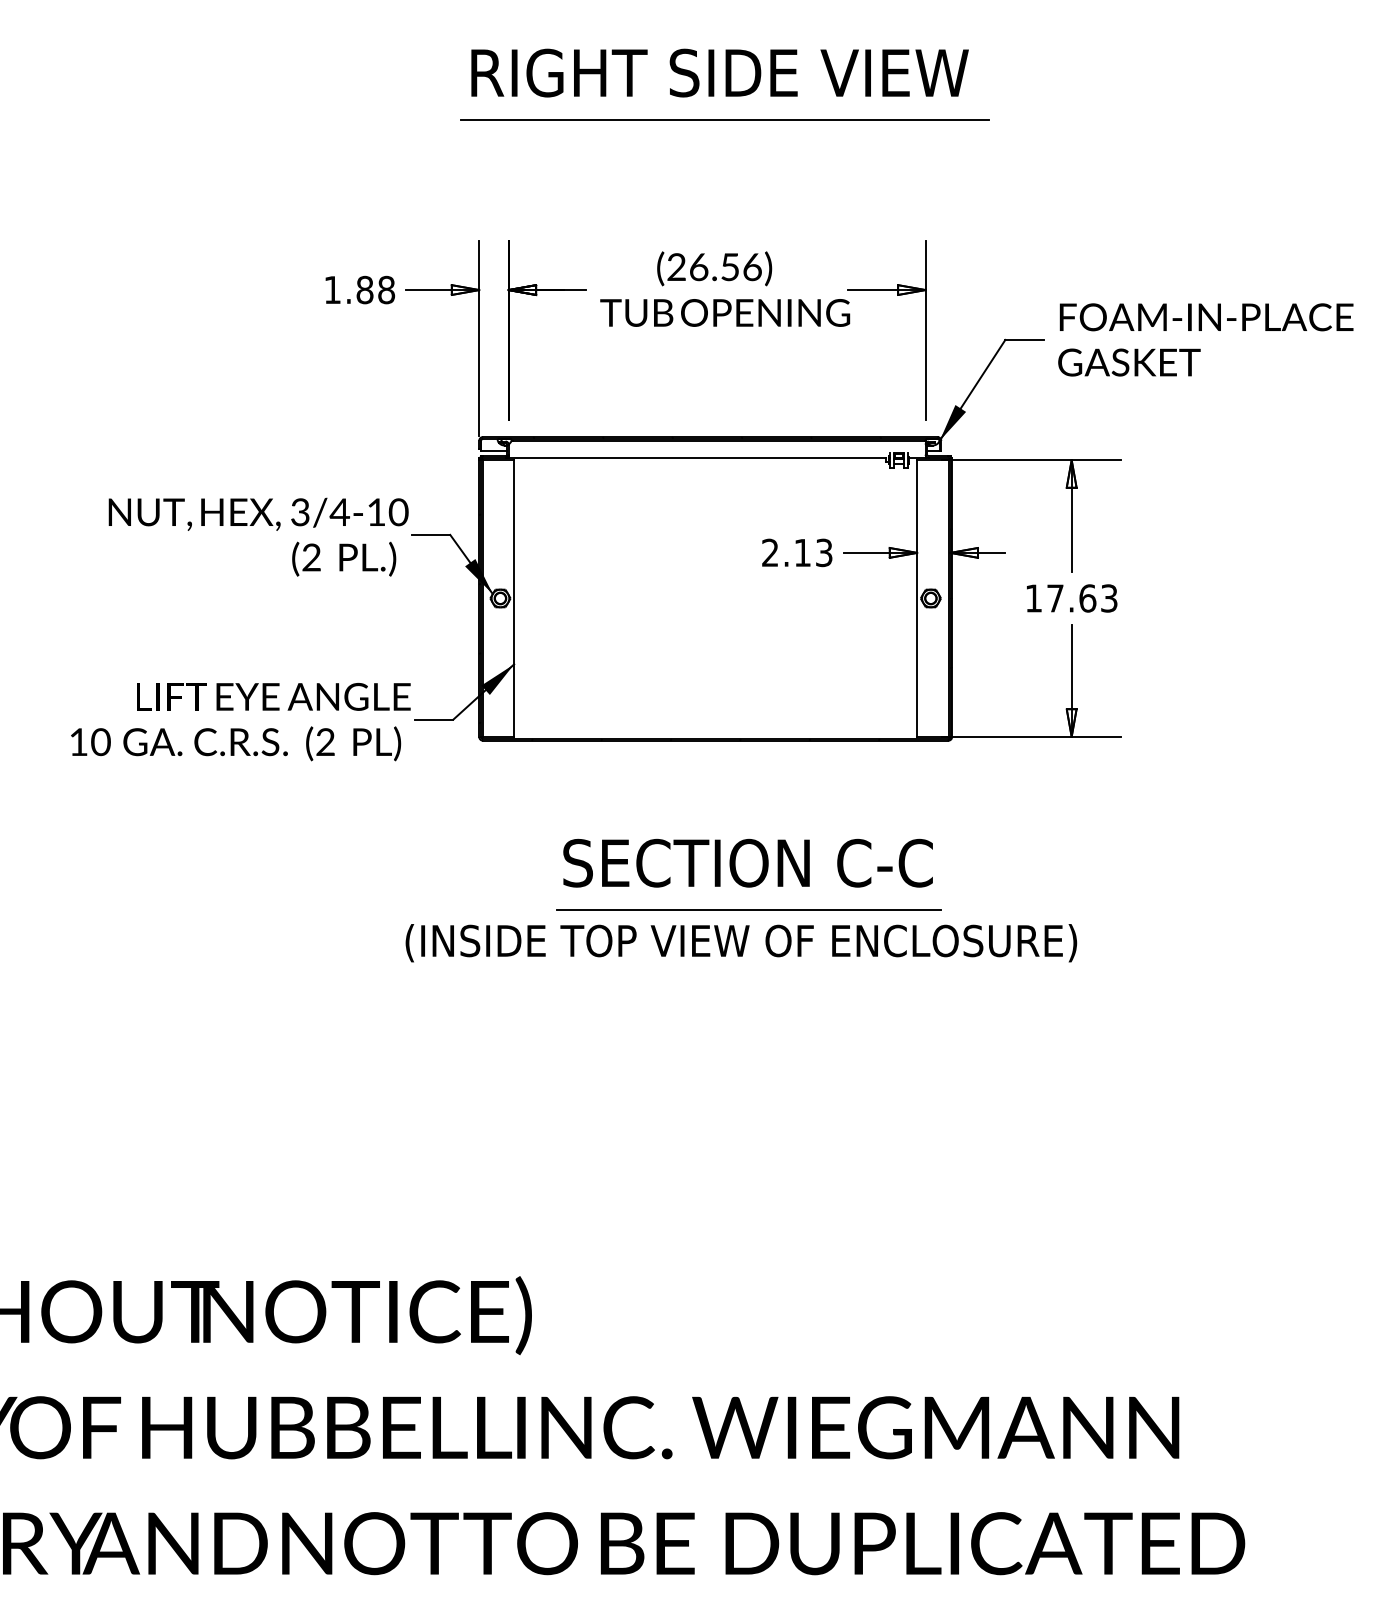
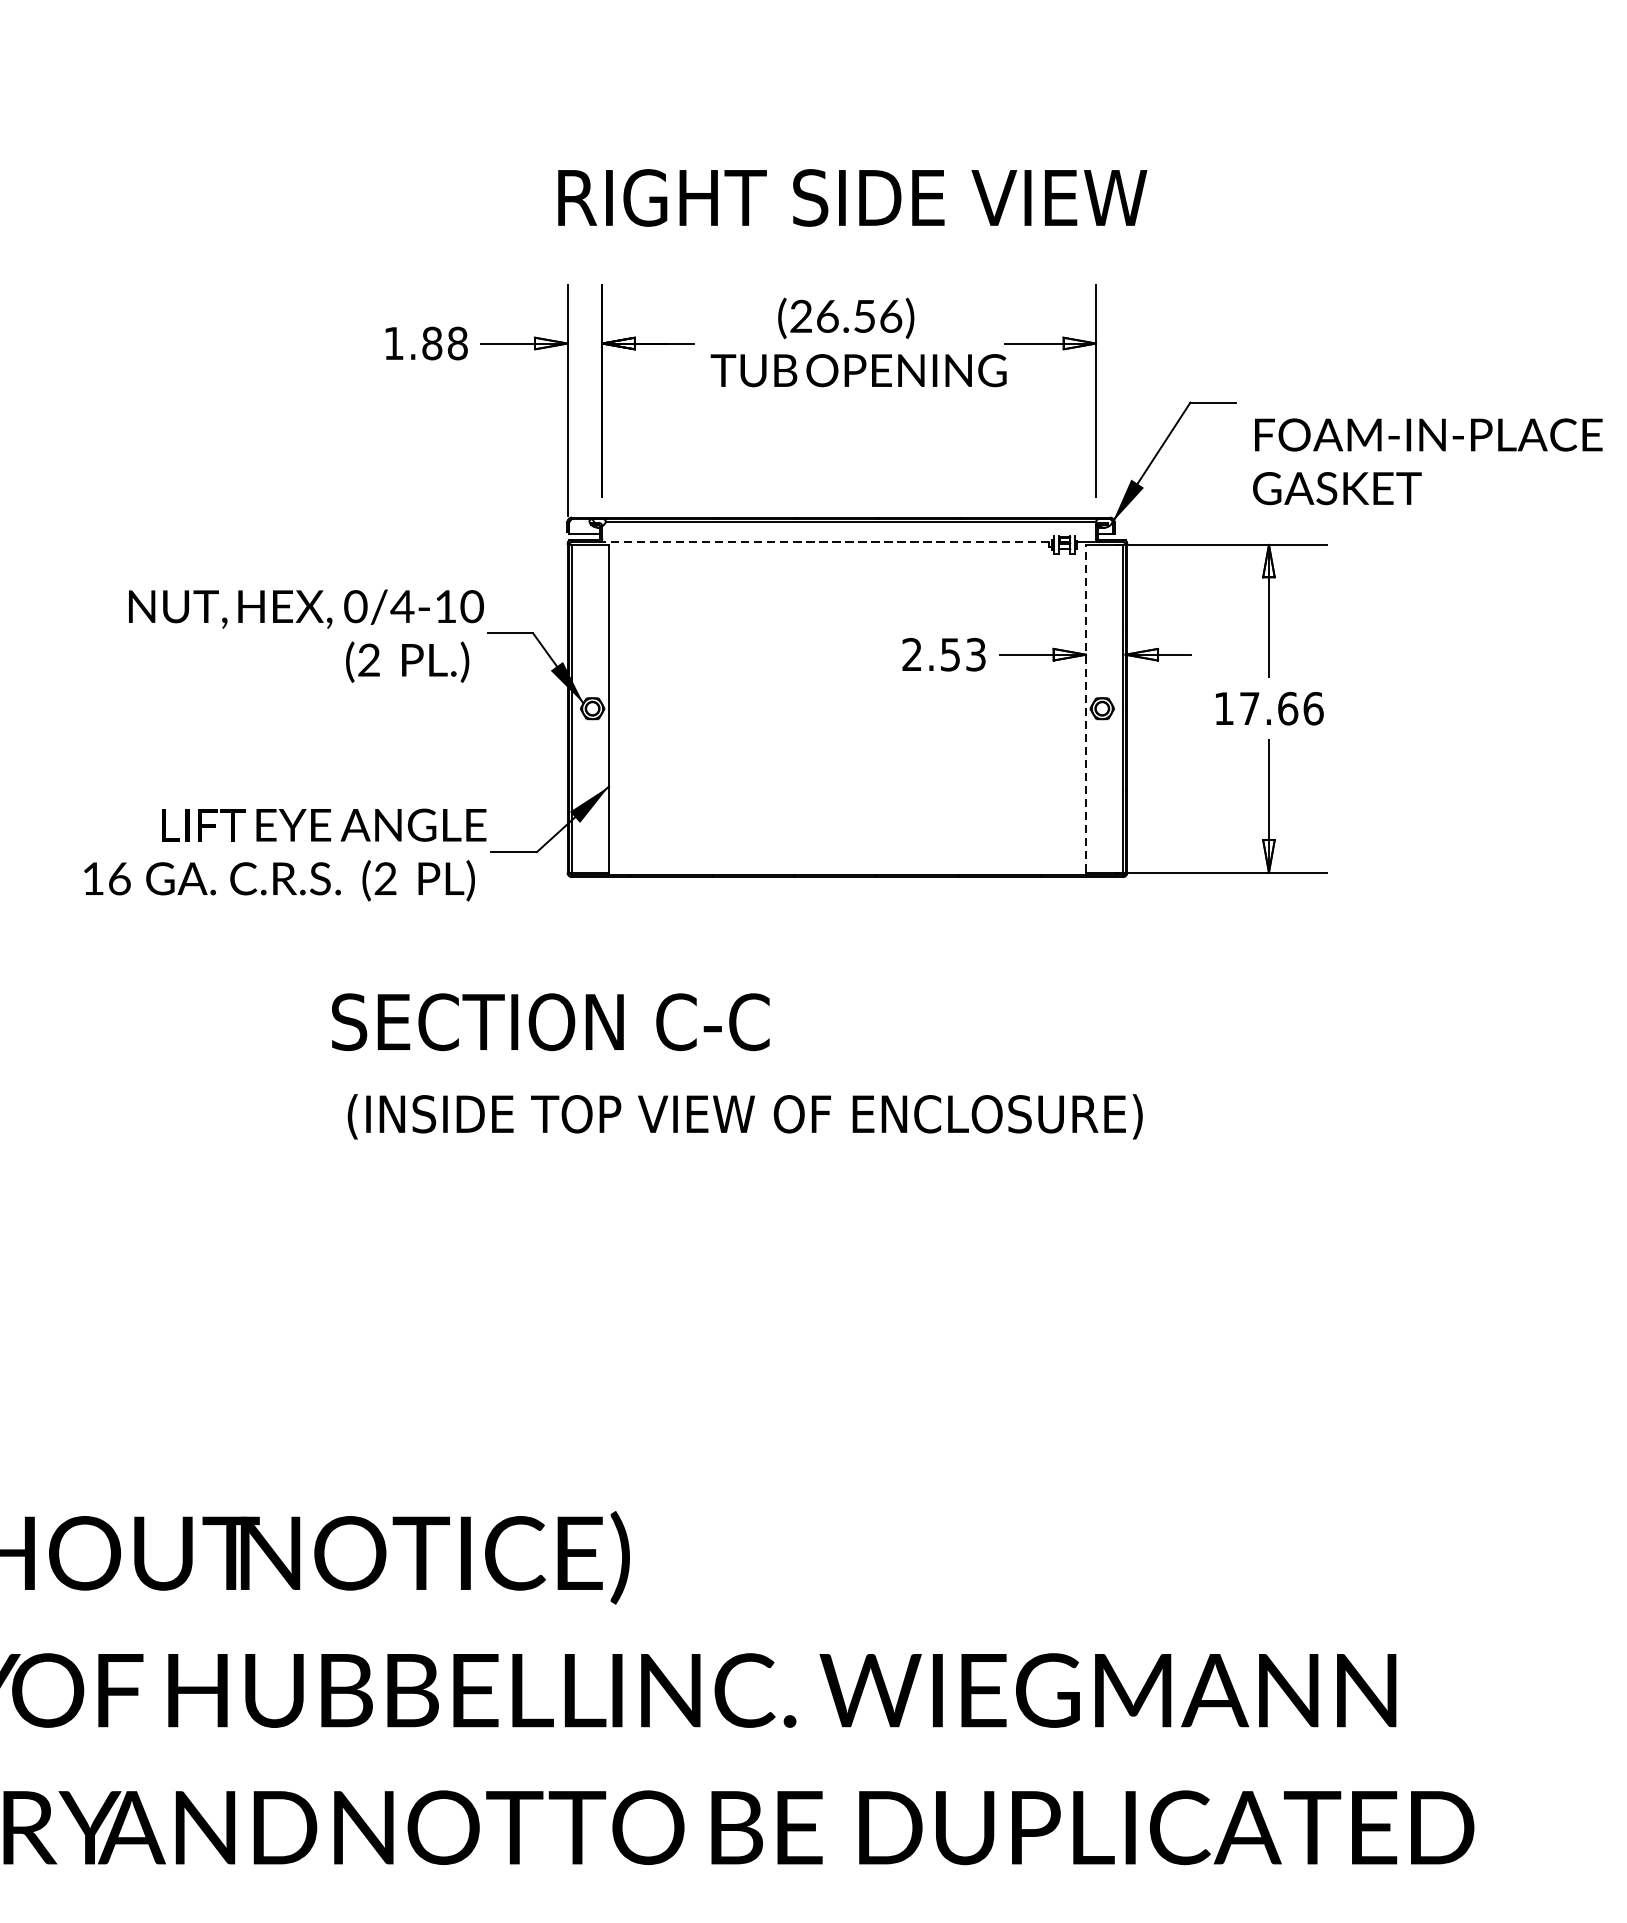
text: (719, 72) -> (851, 197), moved
line: (724, 119) -> (857, 141), removed
text: (1205, 339) -> (1427, 461), moved
line: (697, 457) -> (825, 541), solid -> dashed
text: (300, 512) -> (355, 606), 3/4-10 -> 0/4-10
text: (802, 553) -> (950, 655), 2.13 -> 2.53
line: (917, 598) -> (1086, 708), solid -> dashed
text: (1109, 598) -> (1313, 708), 17.63 -> 17.66
text: (100, 741) -> (119, 878), 10 -> 16
text: (747, 862) -> (550, 1021), moved
line: (748, 909) -> (886, 1076), removed
text: (741, 943) -> (745, 1117), moved

